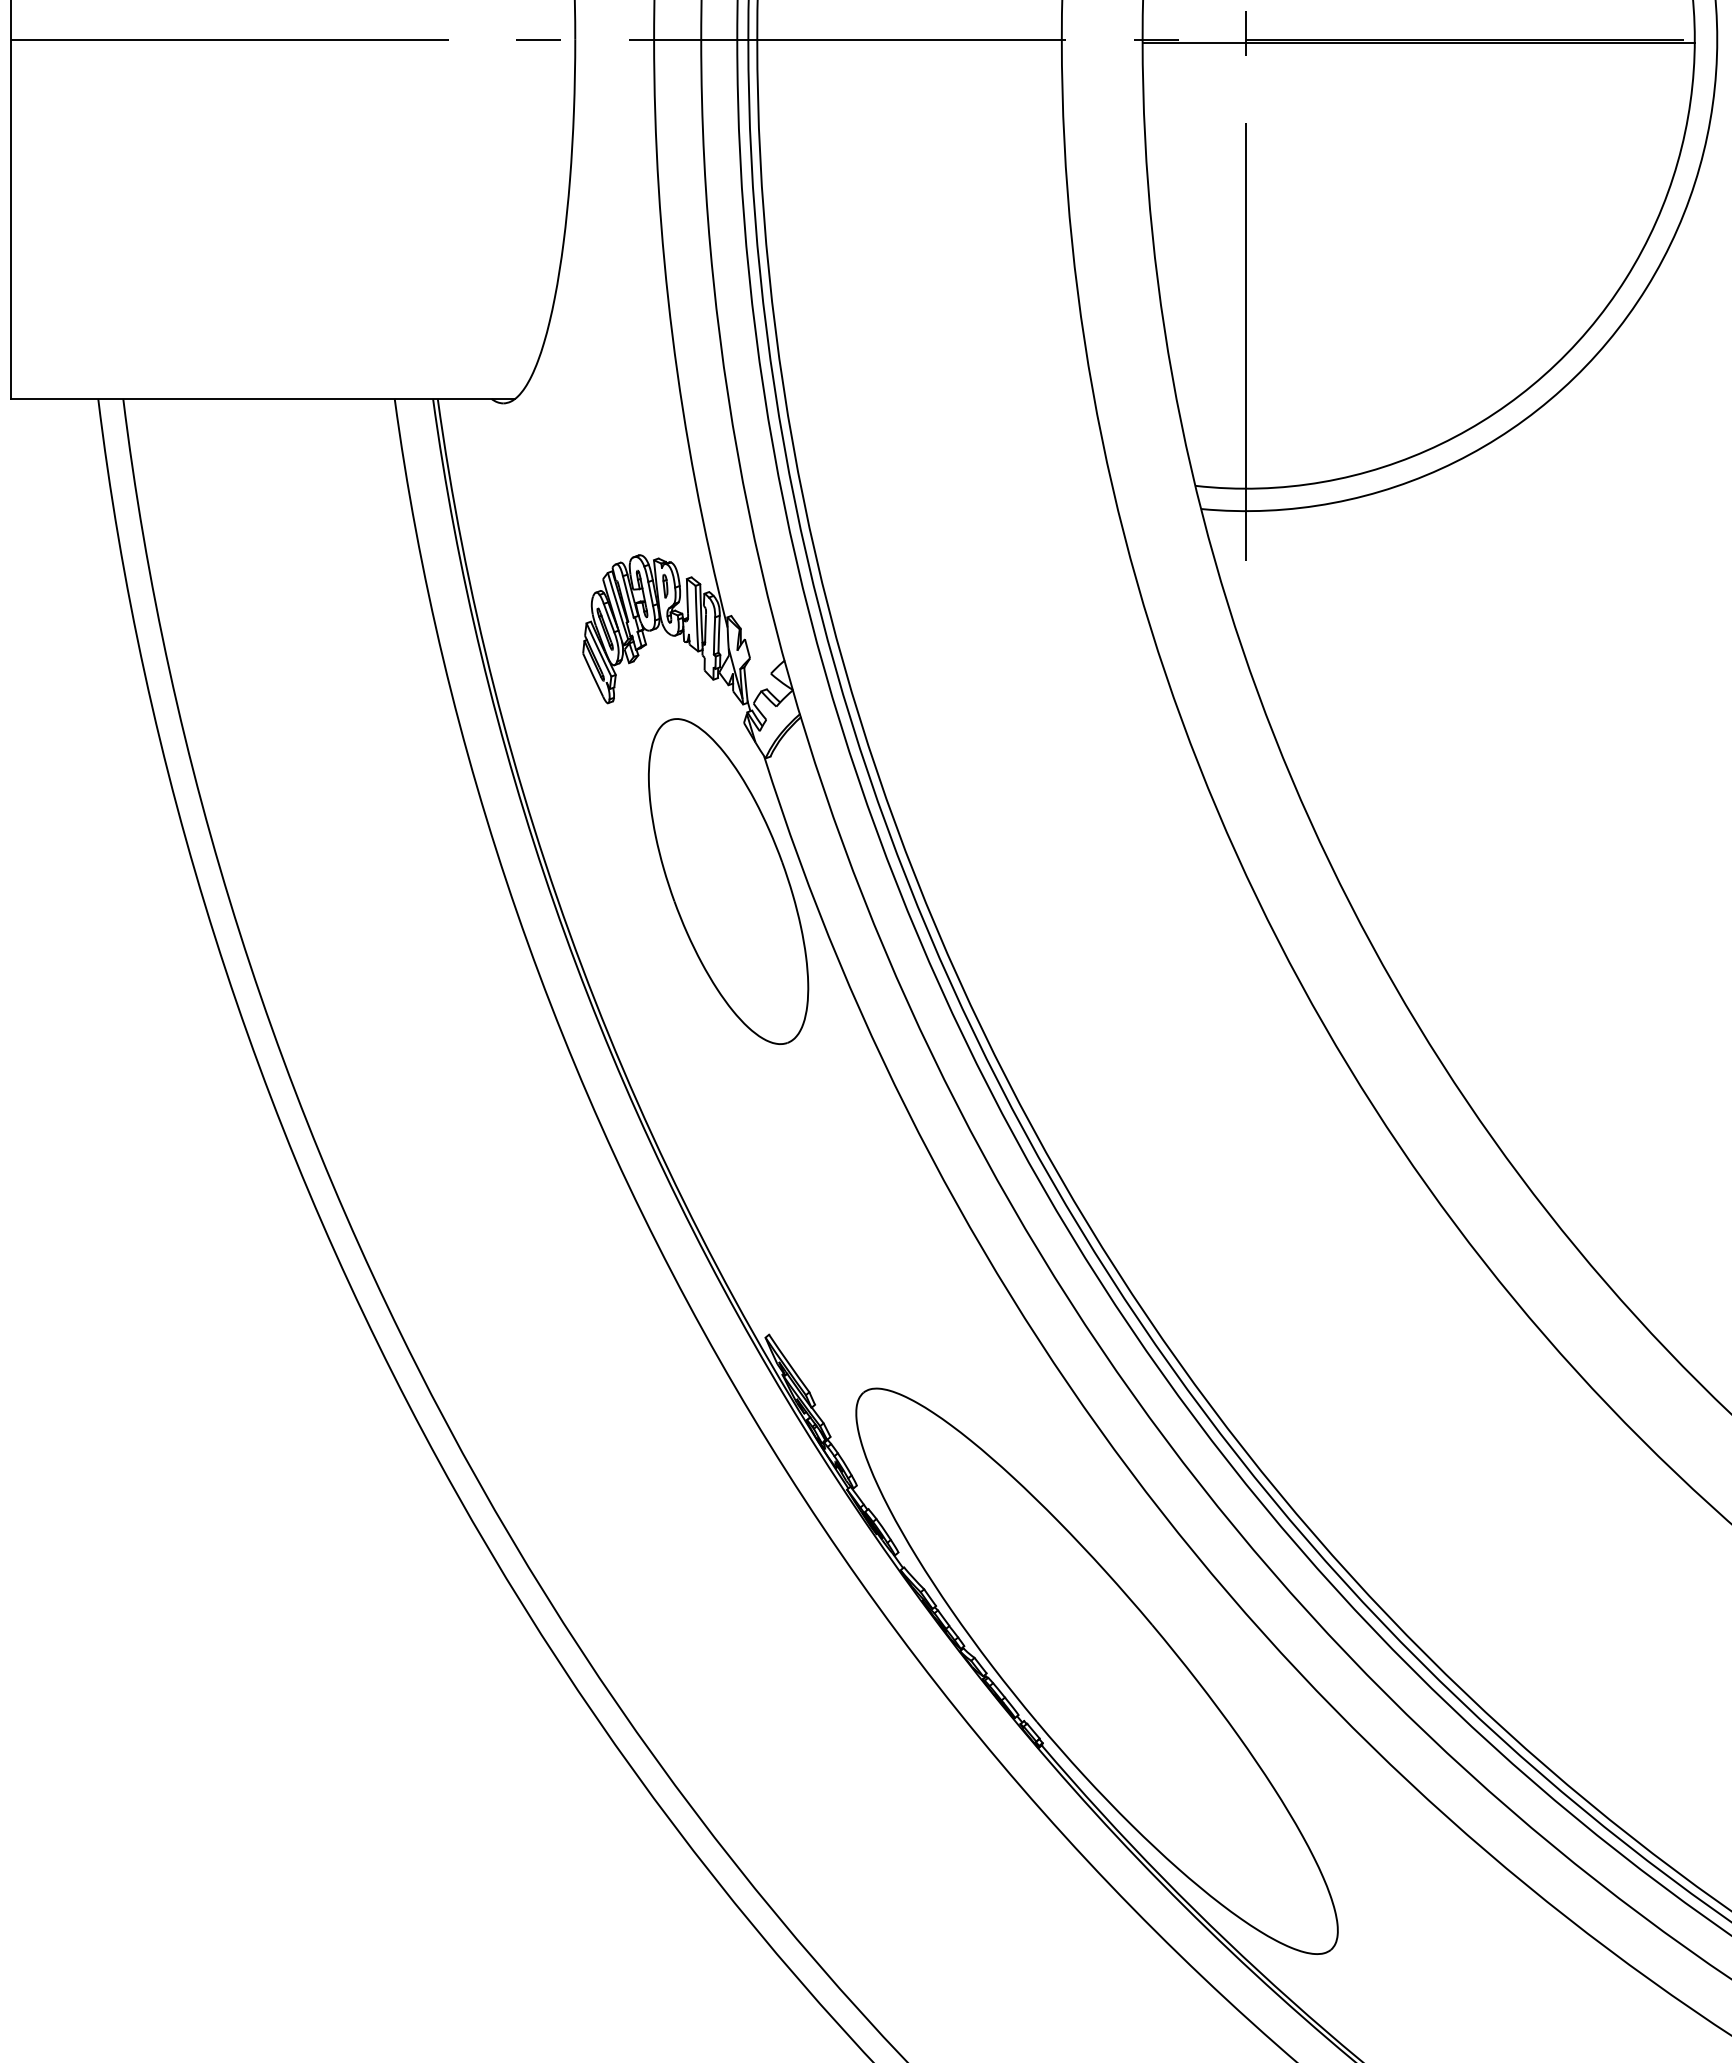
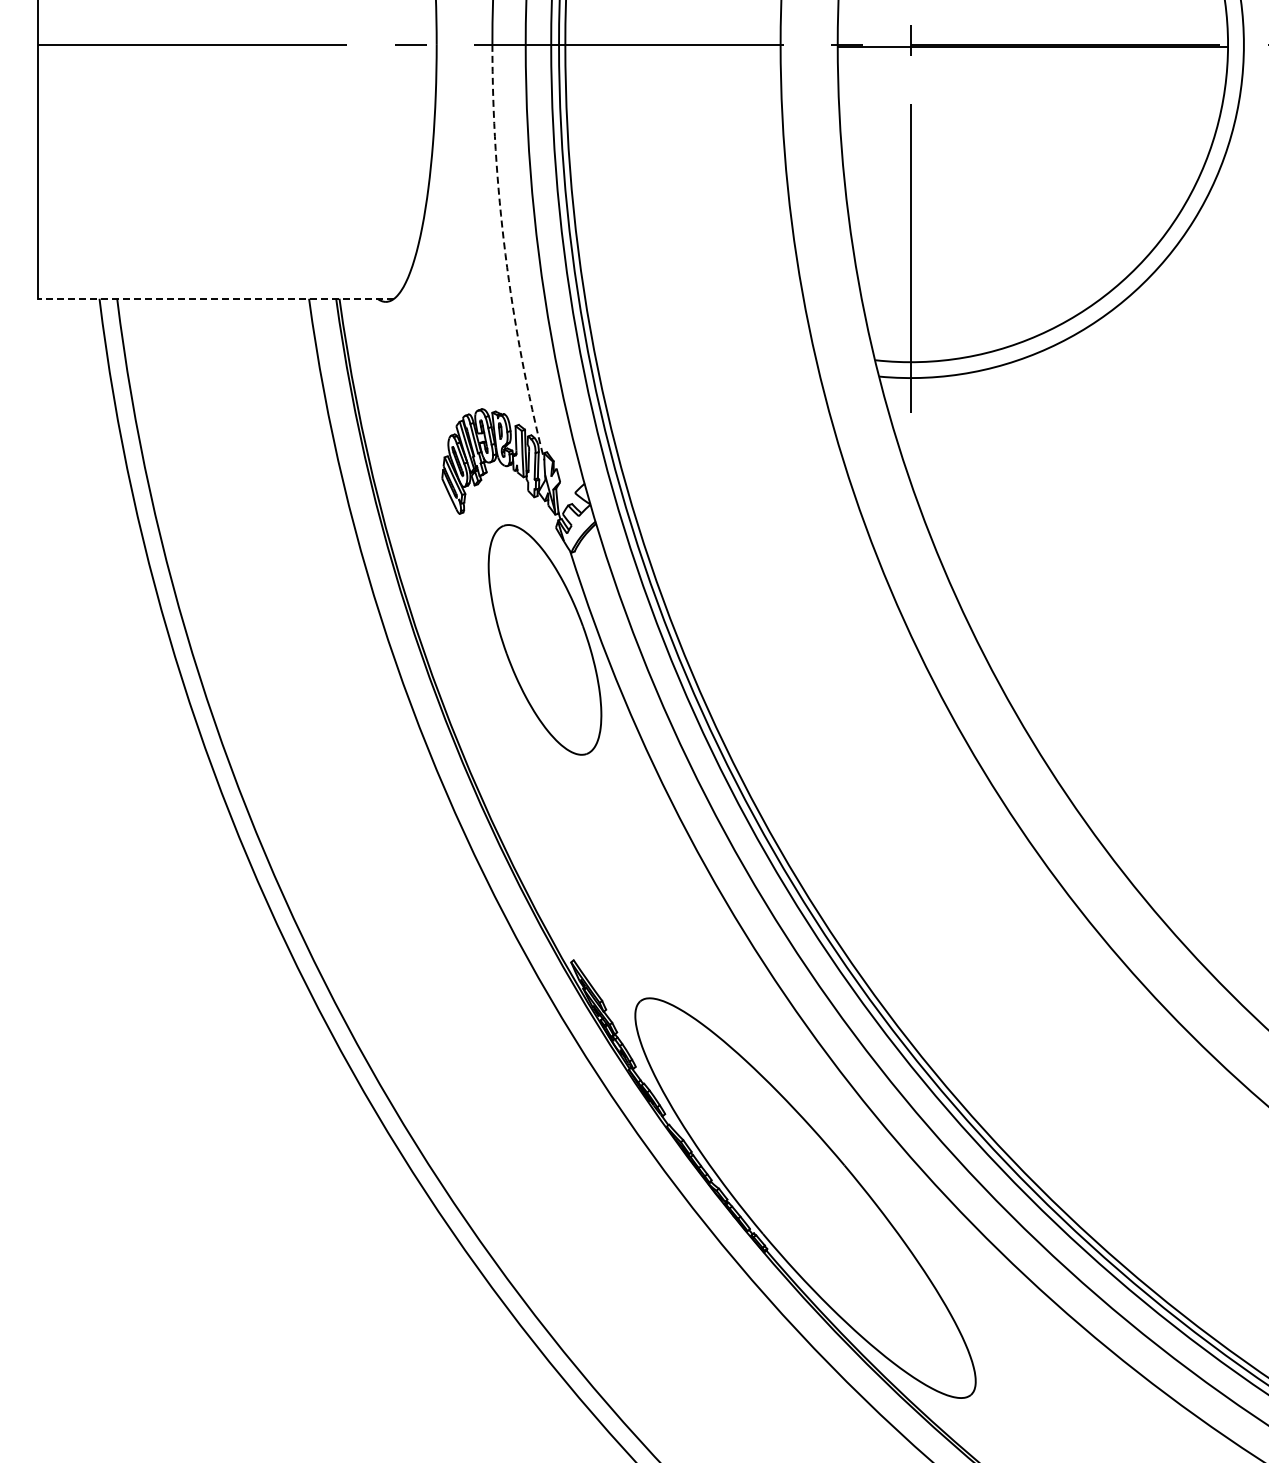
arc: (672, 336) -> (505, 254), solid -> dashed
line: (262, 398) -> (215, 298), solid -> dashed

